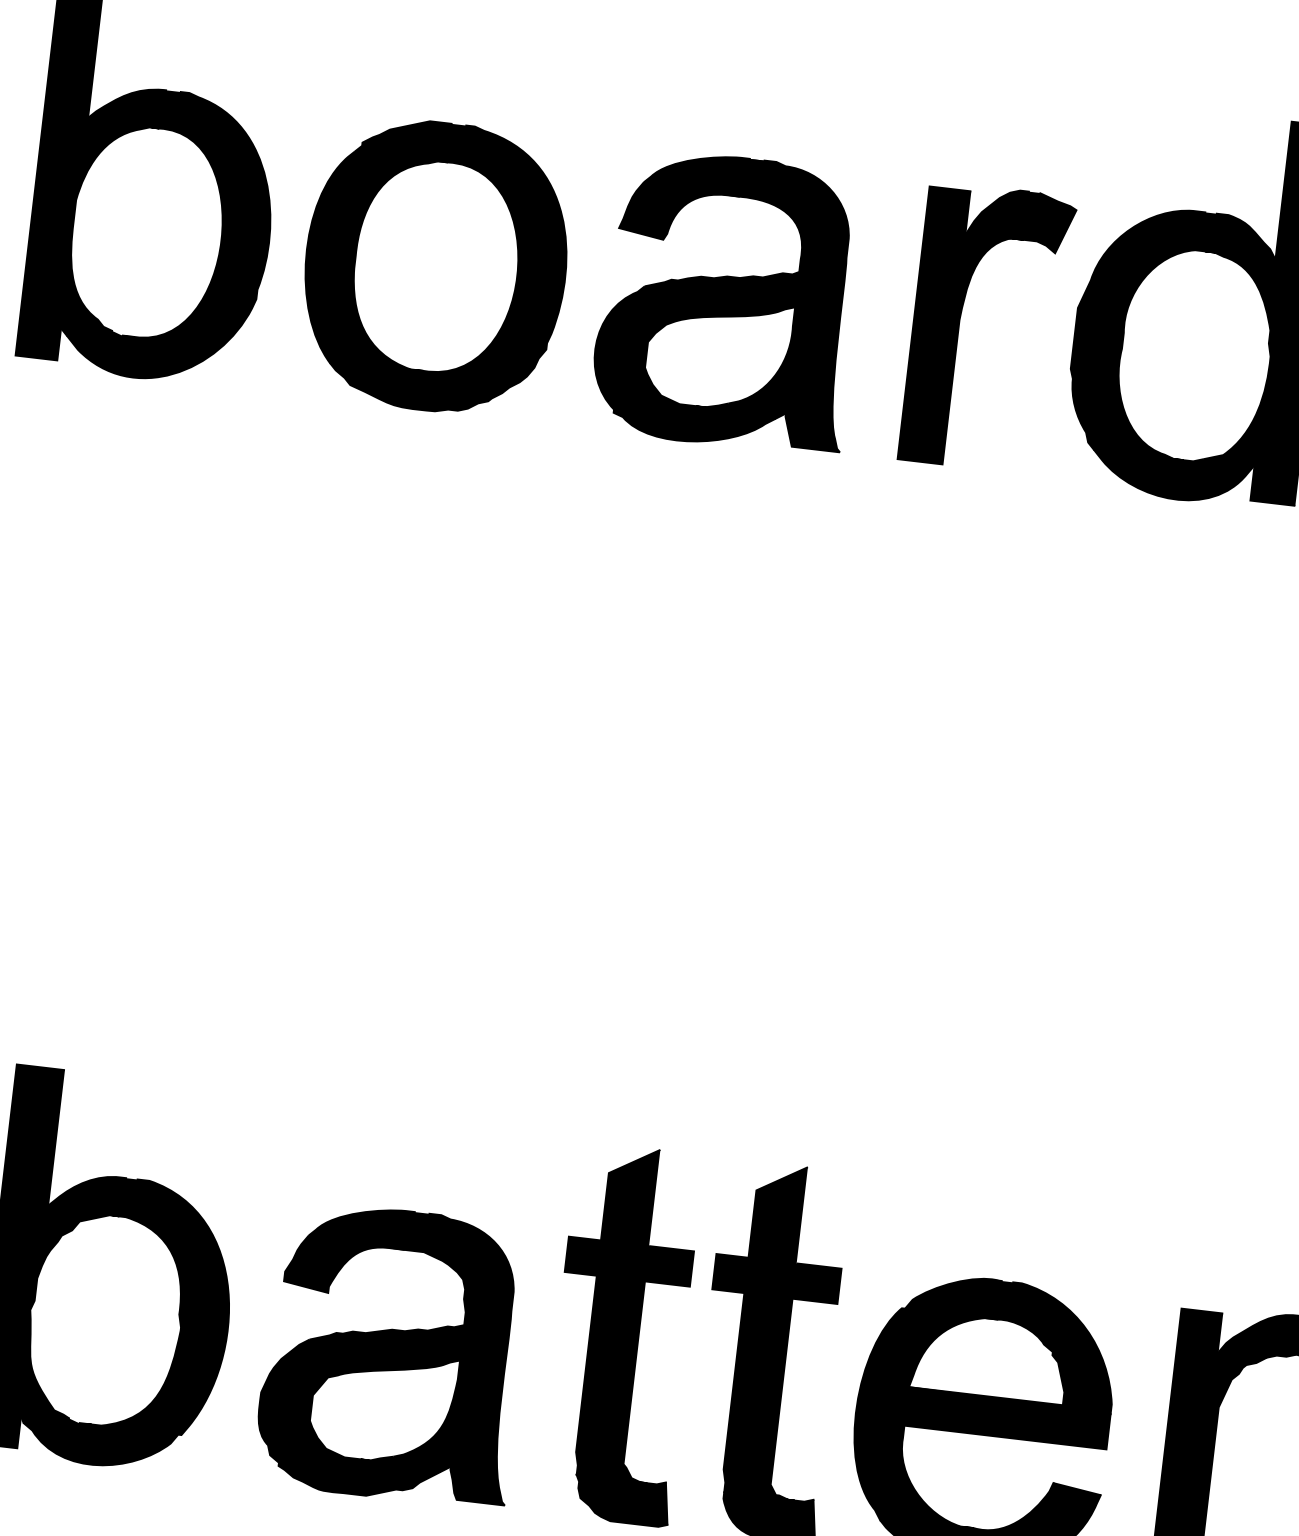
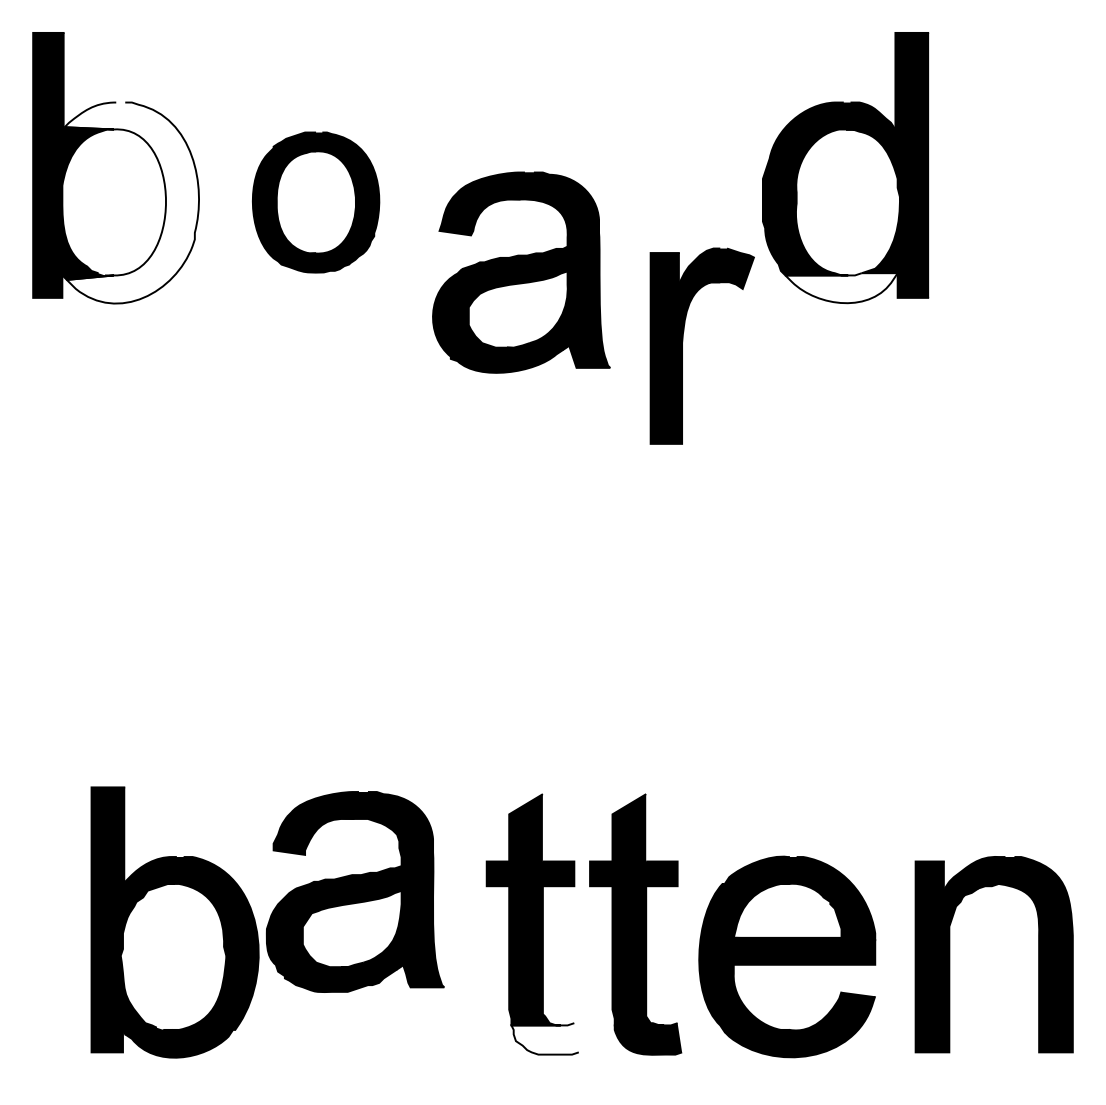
fill: (172, 235) -> (131, 202), removed
part: (434, 266) -> (315, 202), size x0.7
part: (729, 301) -> (521, 272), moved
part: (961, 318) -> (683, 341), moved
fill: (1171, 477) -> (841, 288), removed
part: (392, 1353) -> (354, 891), moved
fill: (621, 1499) -> (544, 1038), removed

